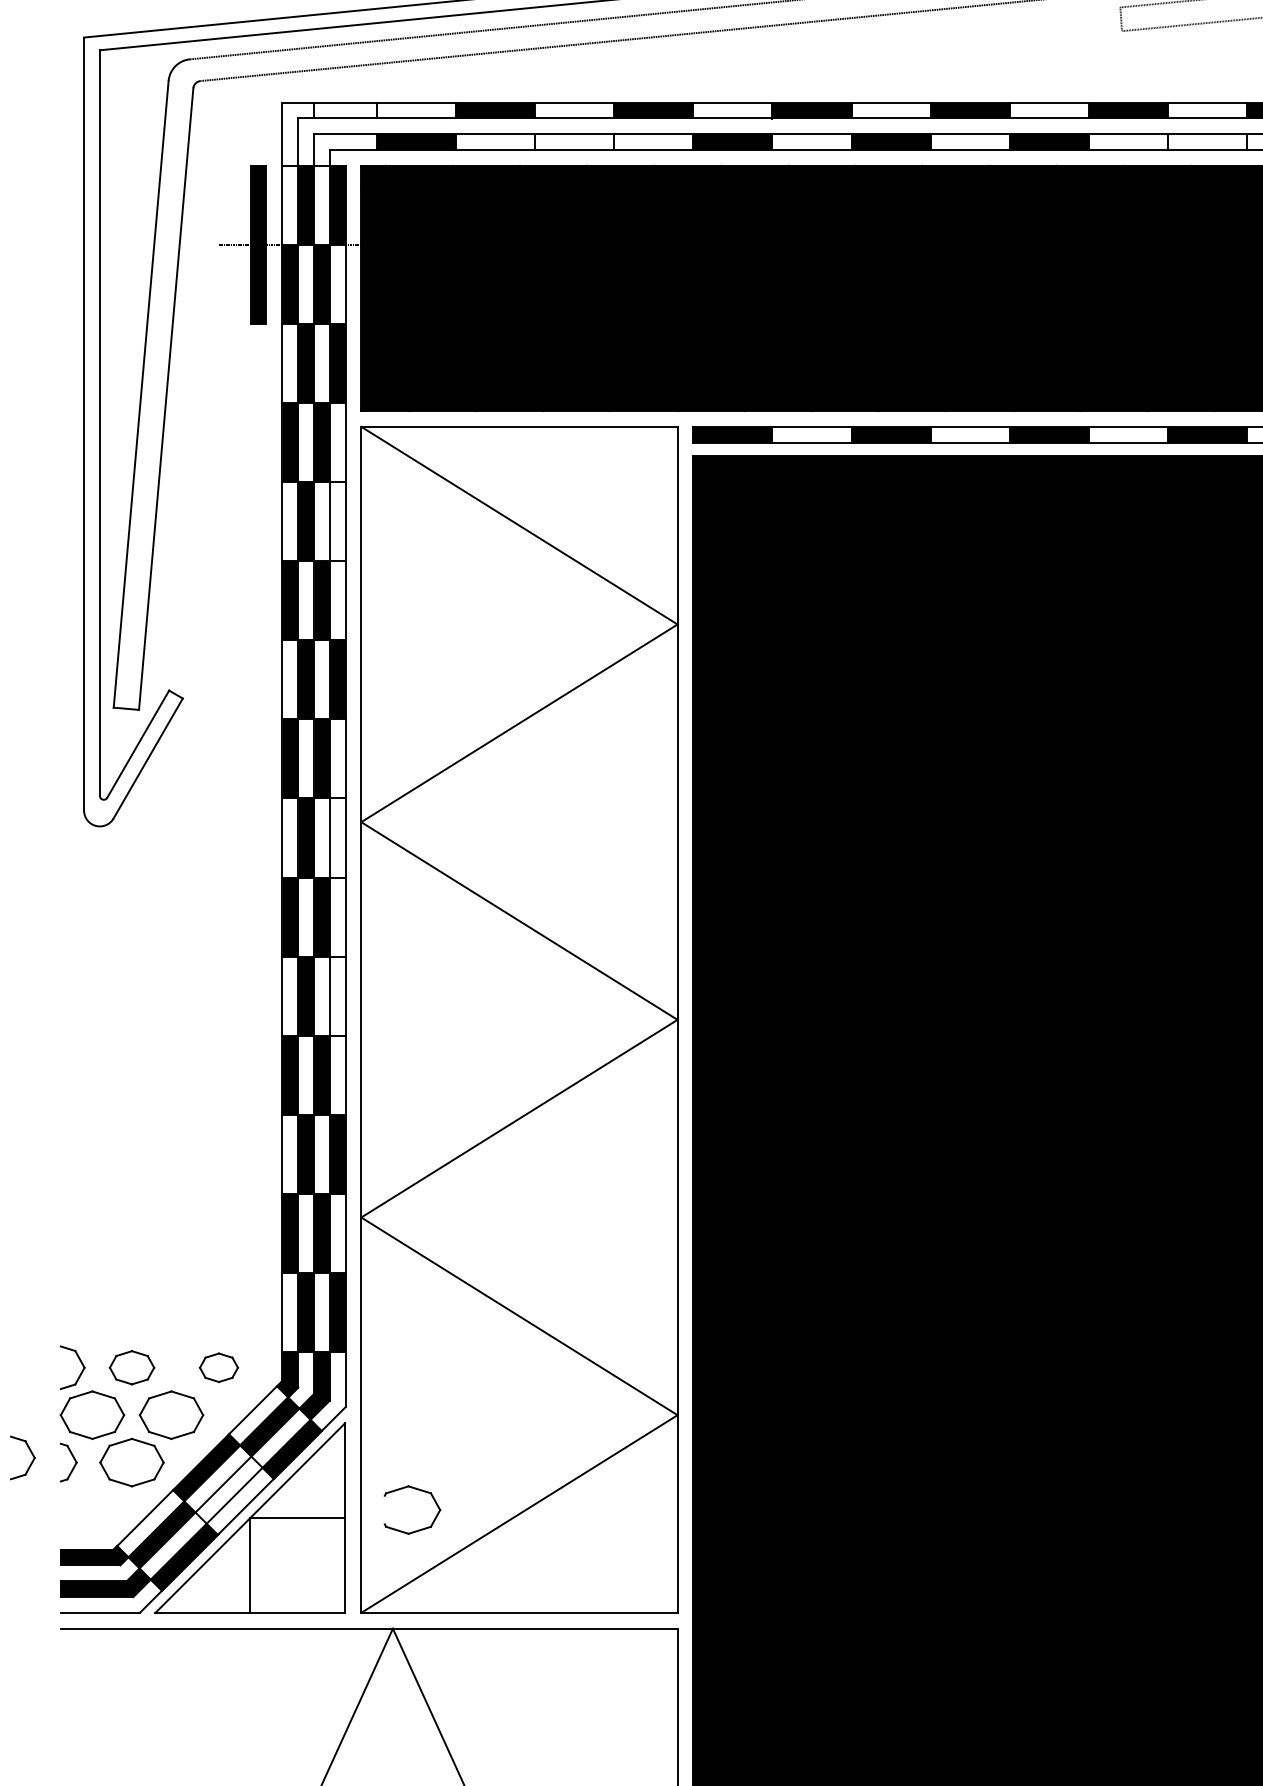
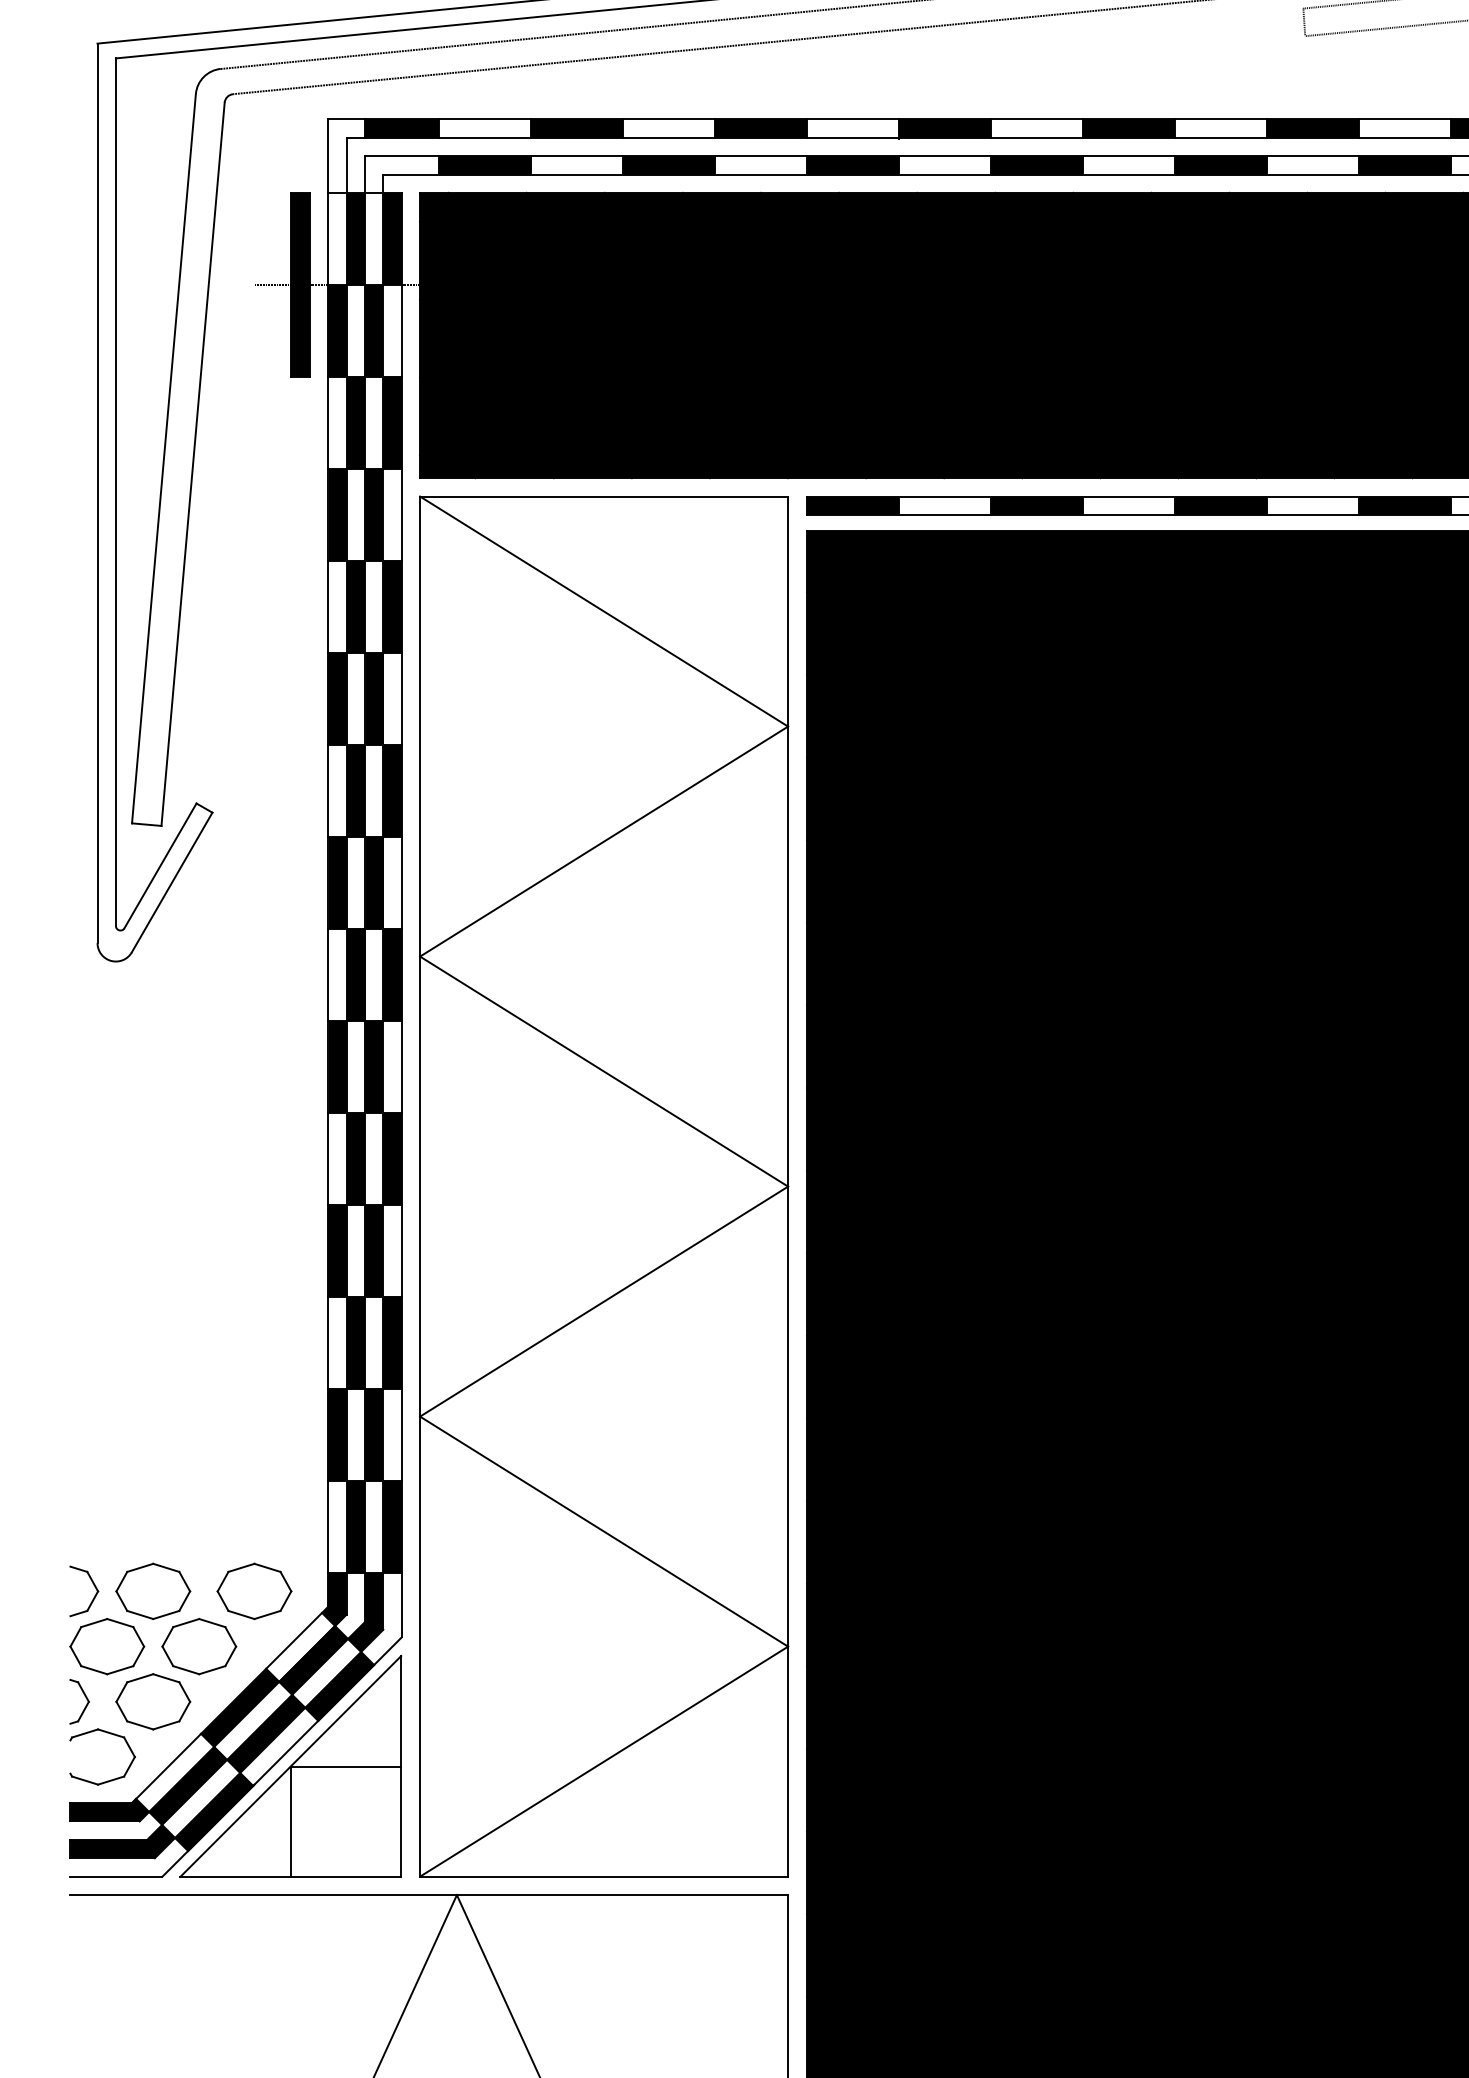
fill: (345, 110) -> (401, 128), added
fill: (574, 142) -> (668, 165), added
fill: (1207, 142) -> (1404, 165), added
fill: (337, 521) -> (392, 606), added
fill: (337, 837) -> (392, 974), added
fill: (337, 996) -> (392, 1159), added
part: (132, 1367) -> (153, 1591), size x1.43
part: (218, 1367) -> (254, 1591), size x1.67
part: (31, 1454) -> (36, 1692), removed
fill: (229, 1489) -> (266, 1733), added
part: (419, 1490) -> (110, 1734), moved

